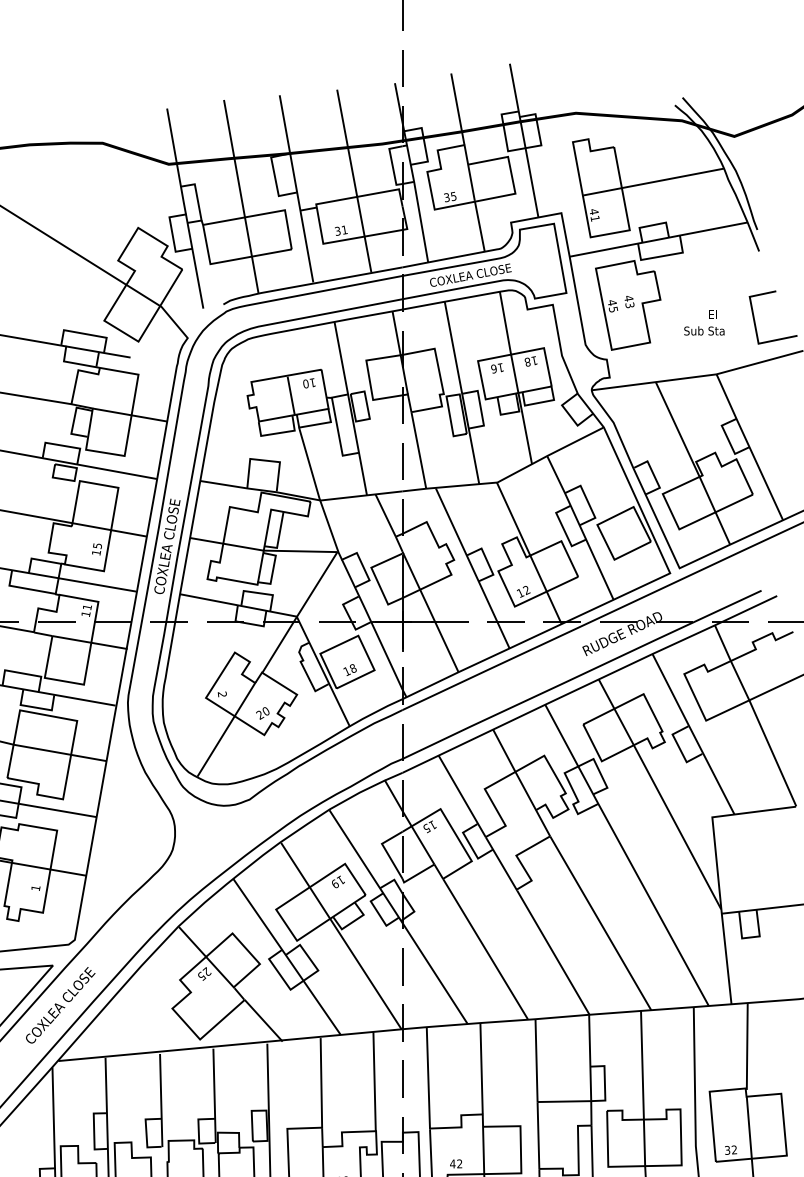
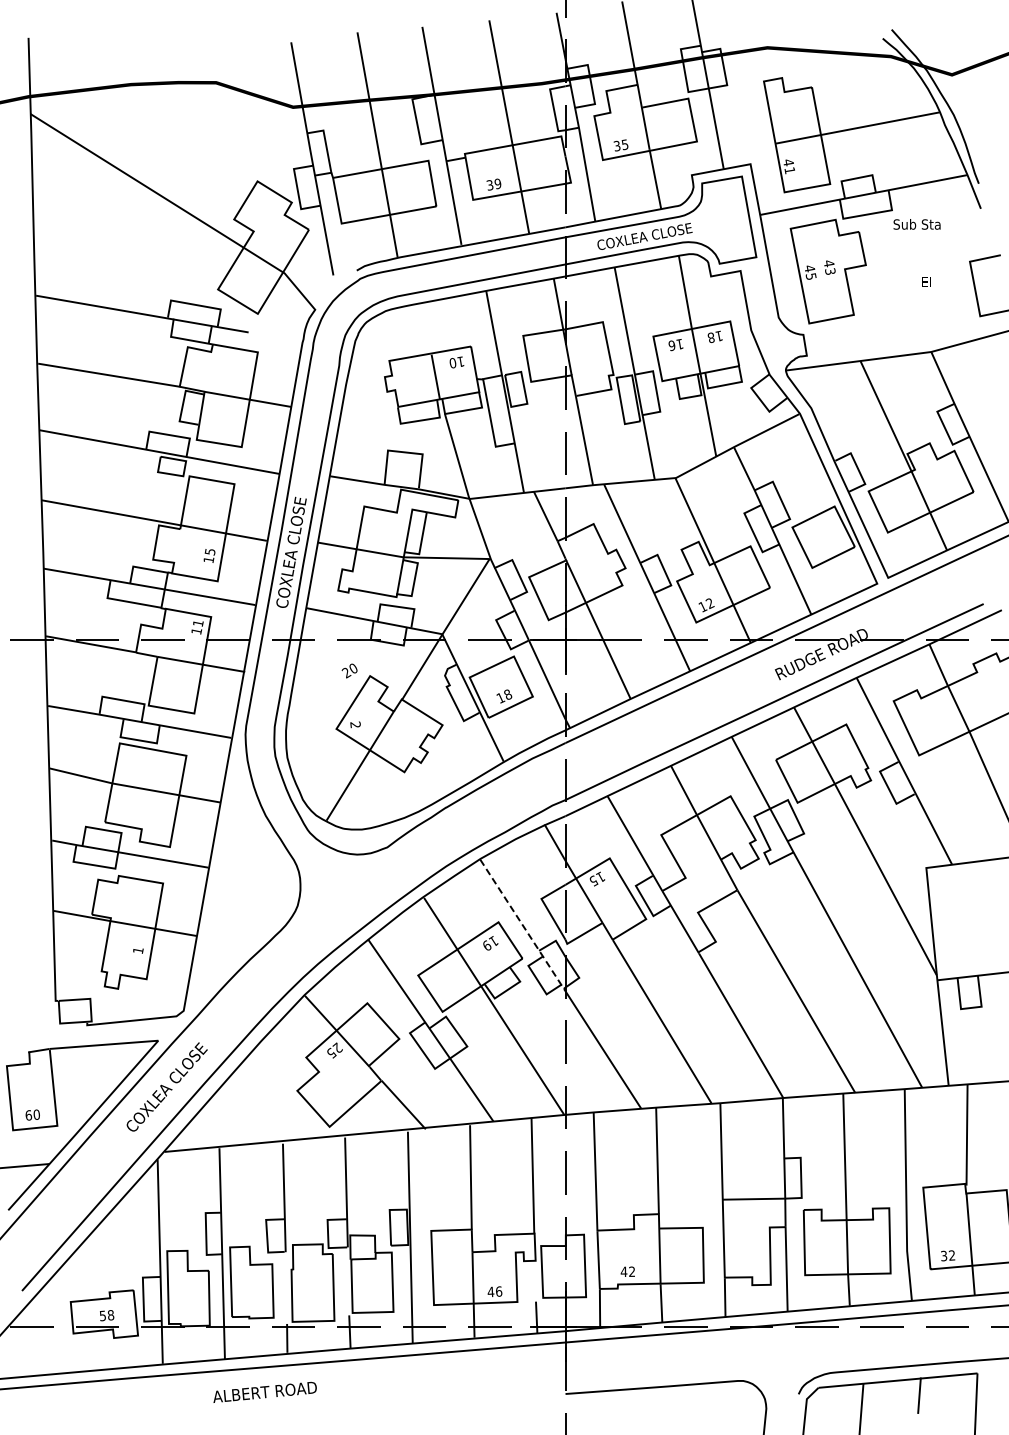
text: (344, 229) -> (497, 183), 31 -> 39
text: (703, 331) -> (916, 224), moved
text: (262, 713) -> (349, 670), moved
line: (366, 866) -> (523, 925), solid -> dashed

